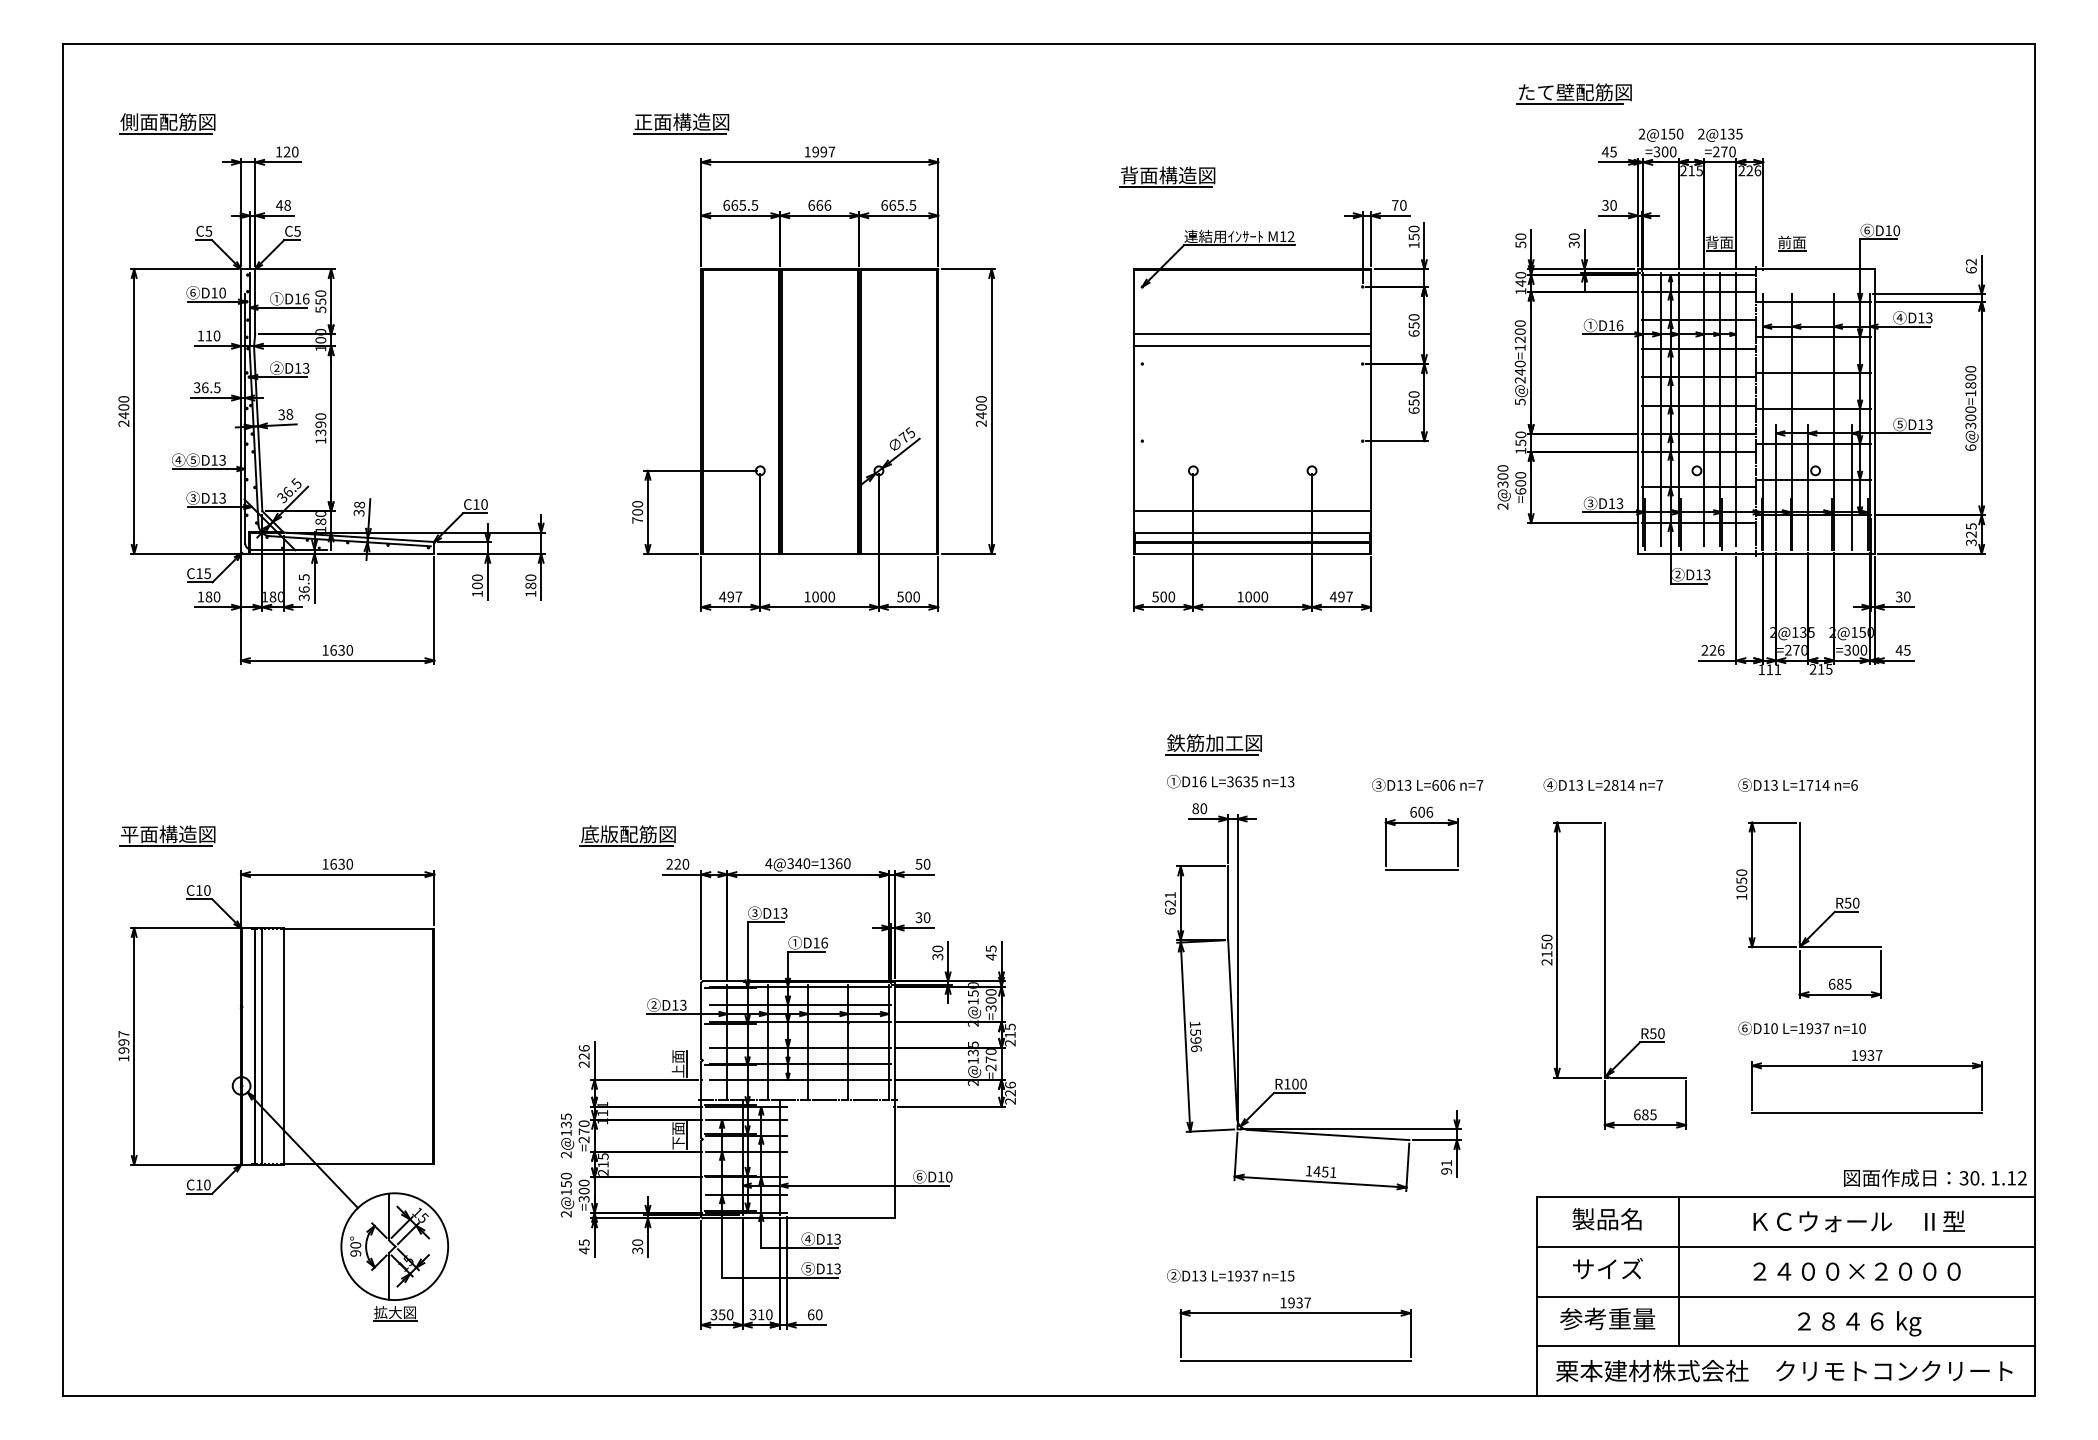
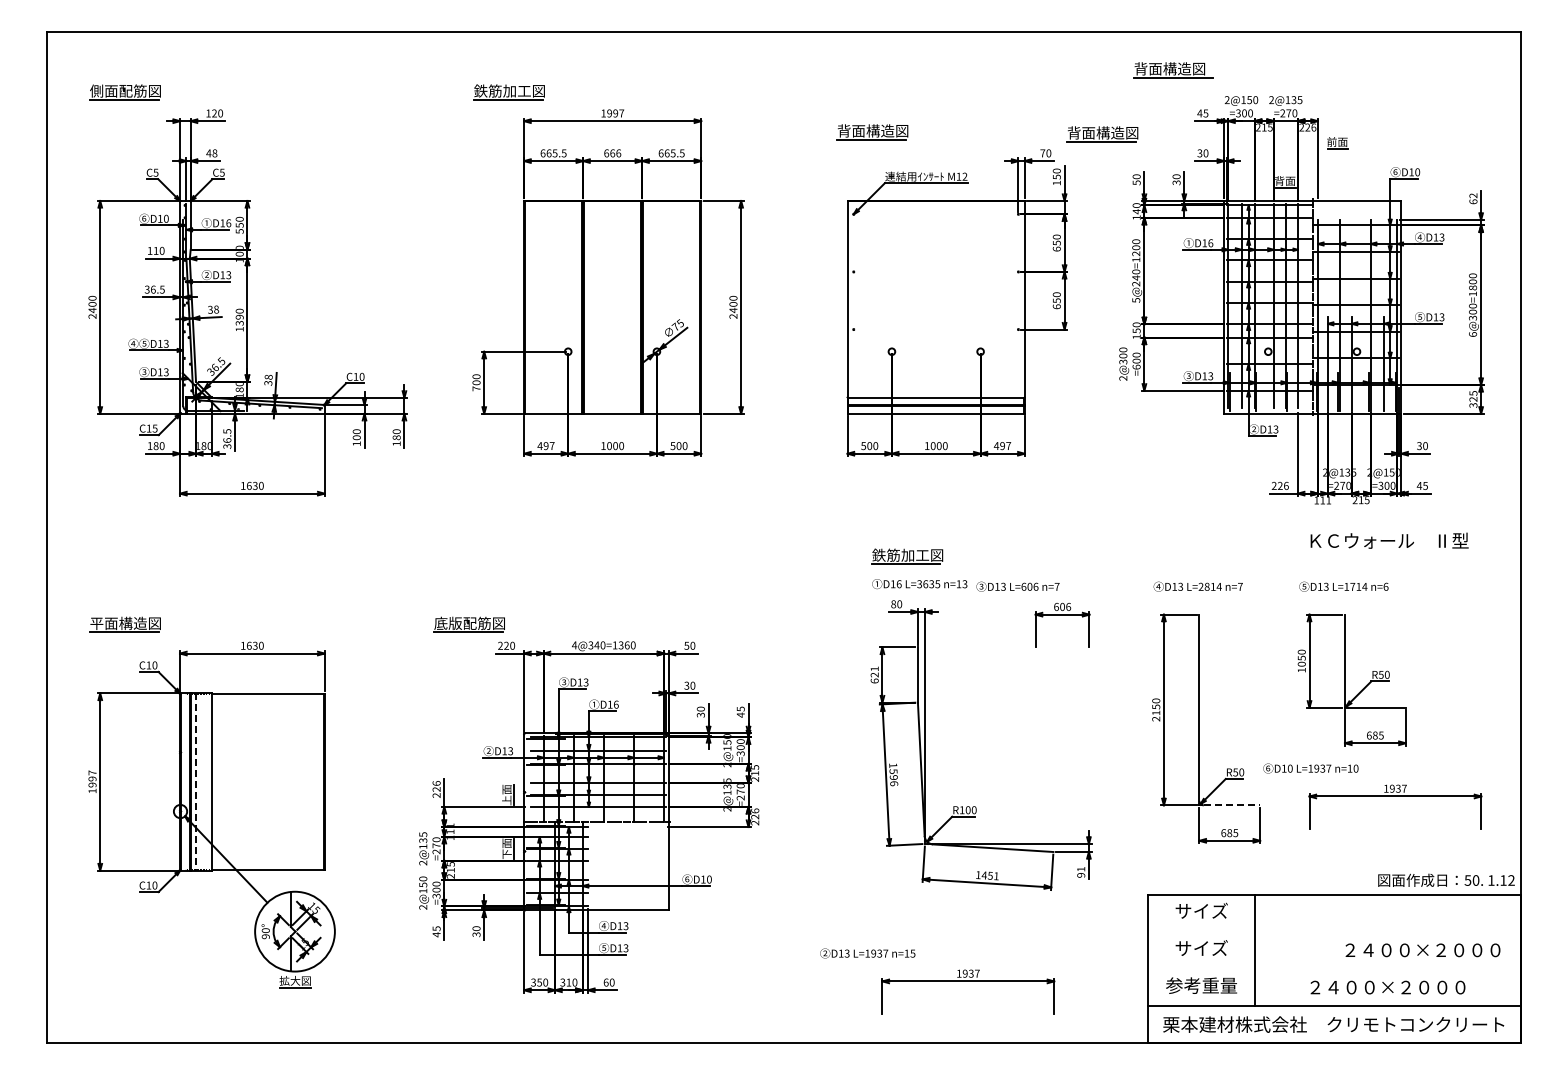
text: (1574, 91) -> (1176, 68), たて壁配筋図 -> 背面構造図
text: (672, 121) -> (502, 90), 正面構造図 -> 鉄筋加工図
part: (1475, 180) -> (1102, 134), added
part: (1792, 244) -> (1337, 143), moved
line: (1251, 334) -> (935, 249), removed
line: (1251, 346) -> (935, 258), removed
line: (1251, 510) -> (935, 381), removed
text: (1426, 784) -> (1017, 586), moved
line: (1421, 870) -> (1062, 650), removed
text: (1801, 1028) -> (1310, 768), moved
line: (262, 1047) -> (196, 782), solid -> dashed
line: (1649, 1077) -> (1232, 805), solid -> dashed
line: (1867, 1112) -> (1395, 831), removed
text: (1964, 1176) -> (1468, 879), 30. -> 50.
text: (1607, 1218) -> (1201, 910), 製品名 -> サイズ
text: (1859, 1221) -> (1389, 540), moved
line: (1785, 1246) -> (1334, 931), removed
text: (1856, 1271) -> (1422, 950), moved
text: (1230, 1275) -> (867, 953), moved
line: (1785, 1297) -> (1334, 969), removed
text: (1856, 1322) -> (1387, 988), ２８４６ kg -> ２４００×２０００
line: (1295, 1360) -> (968, 1016), removed

